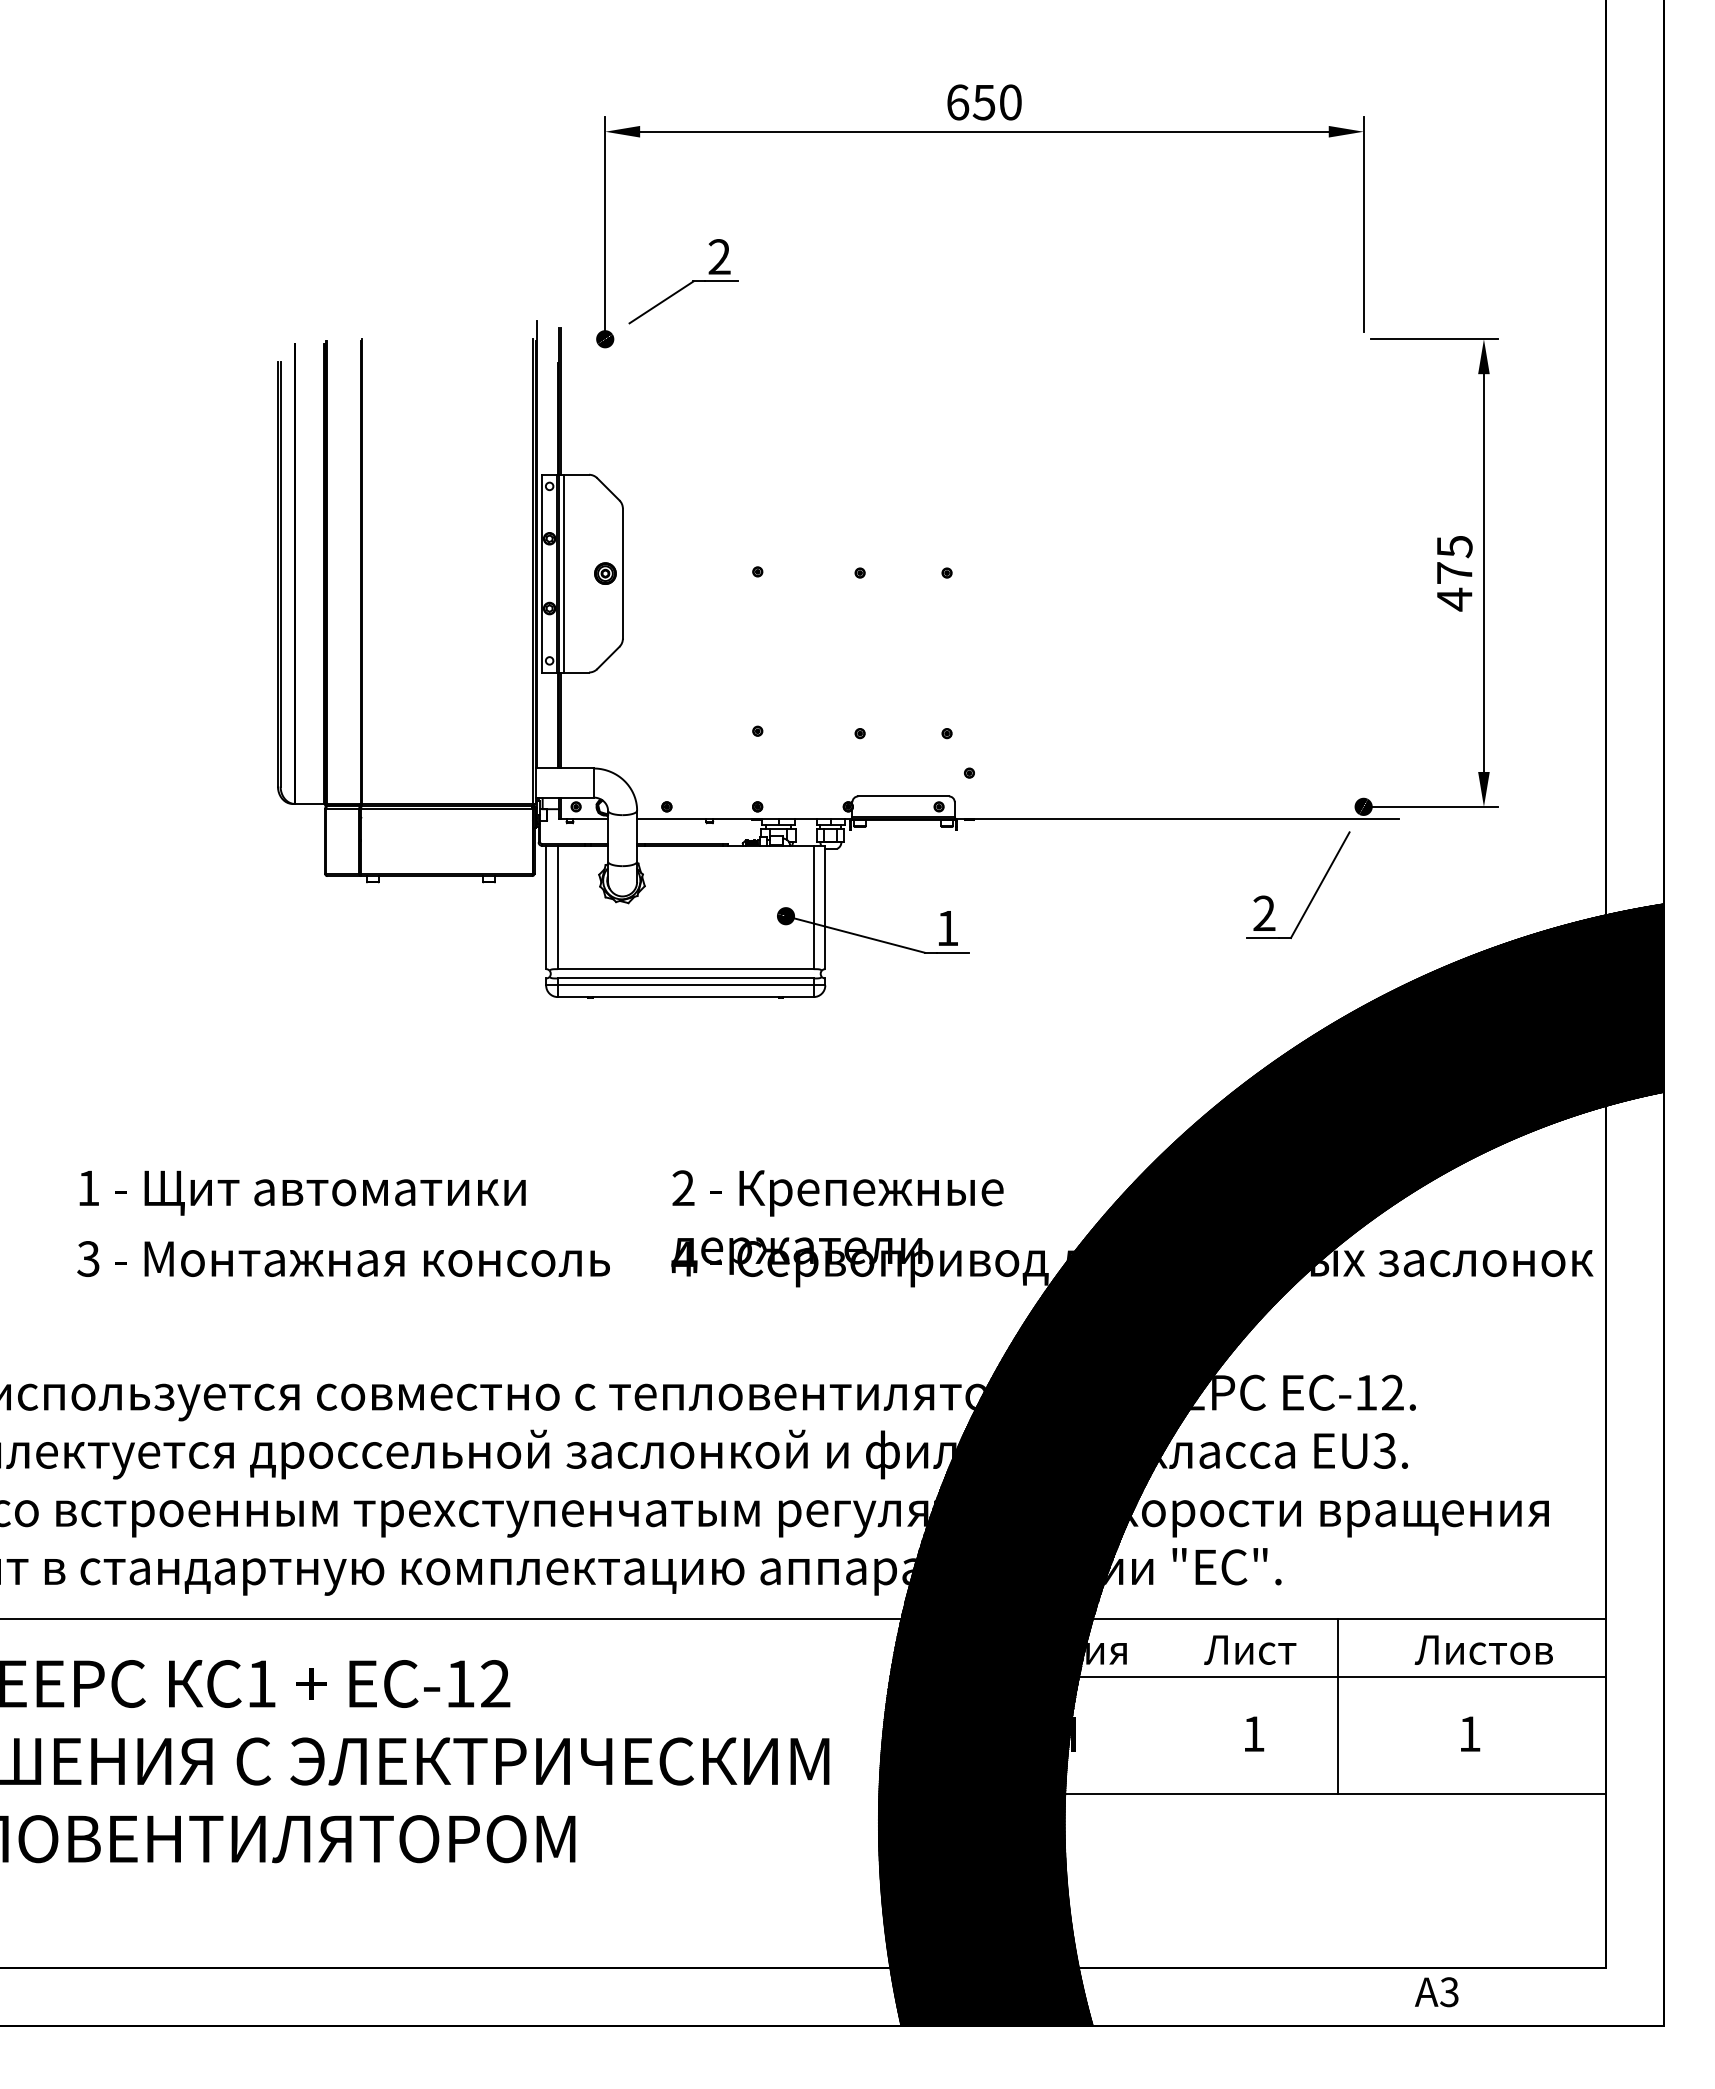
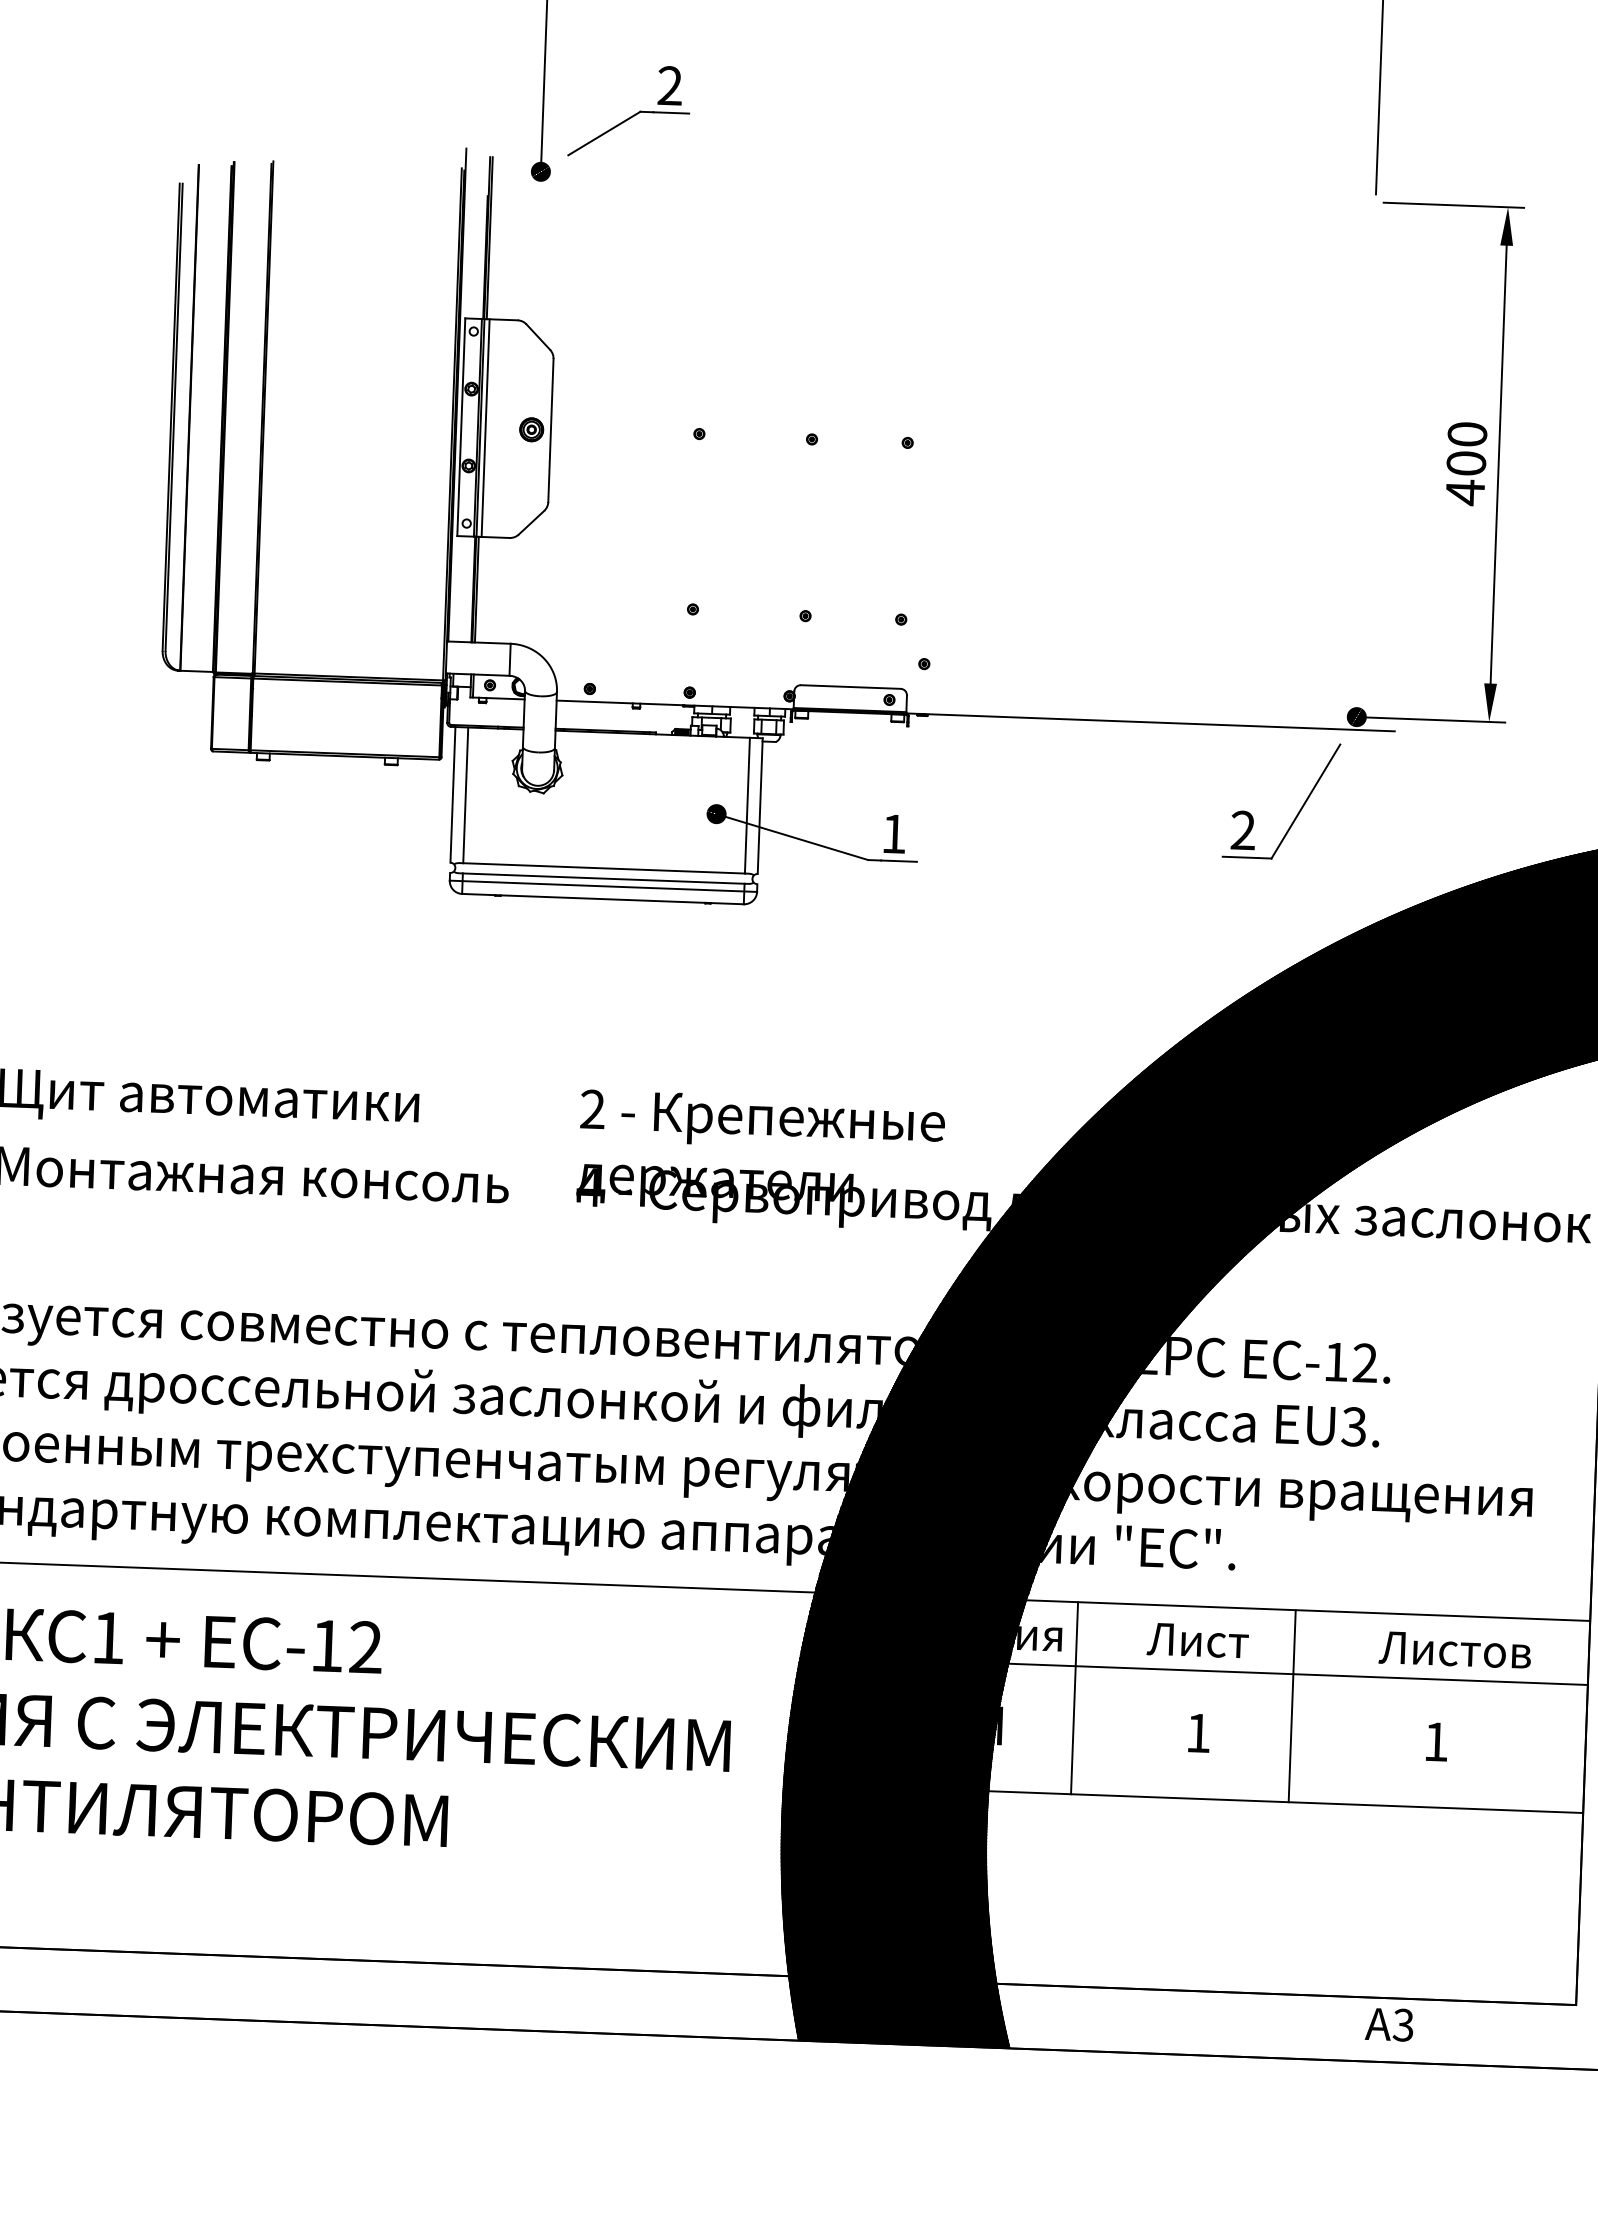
text: (1454, 559) -> (1466, 448), 475 -> 400
line: (1140, 1706) -> (1074, 1698), added

